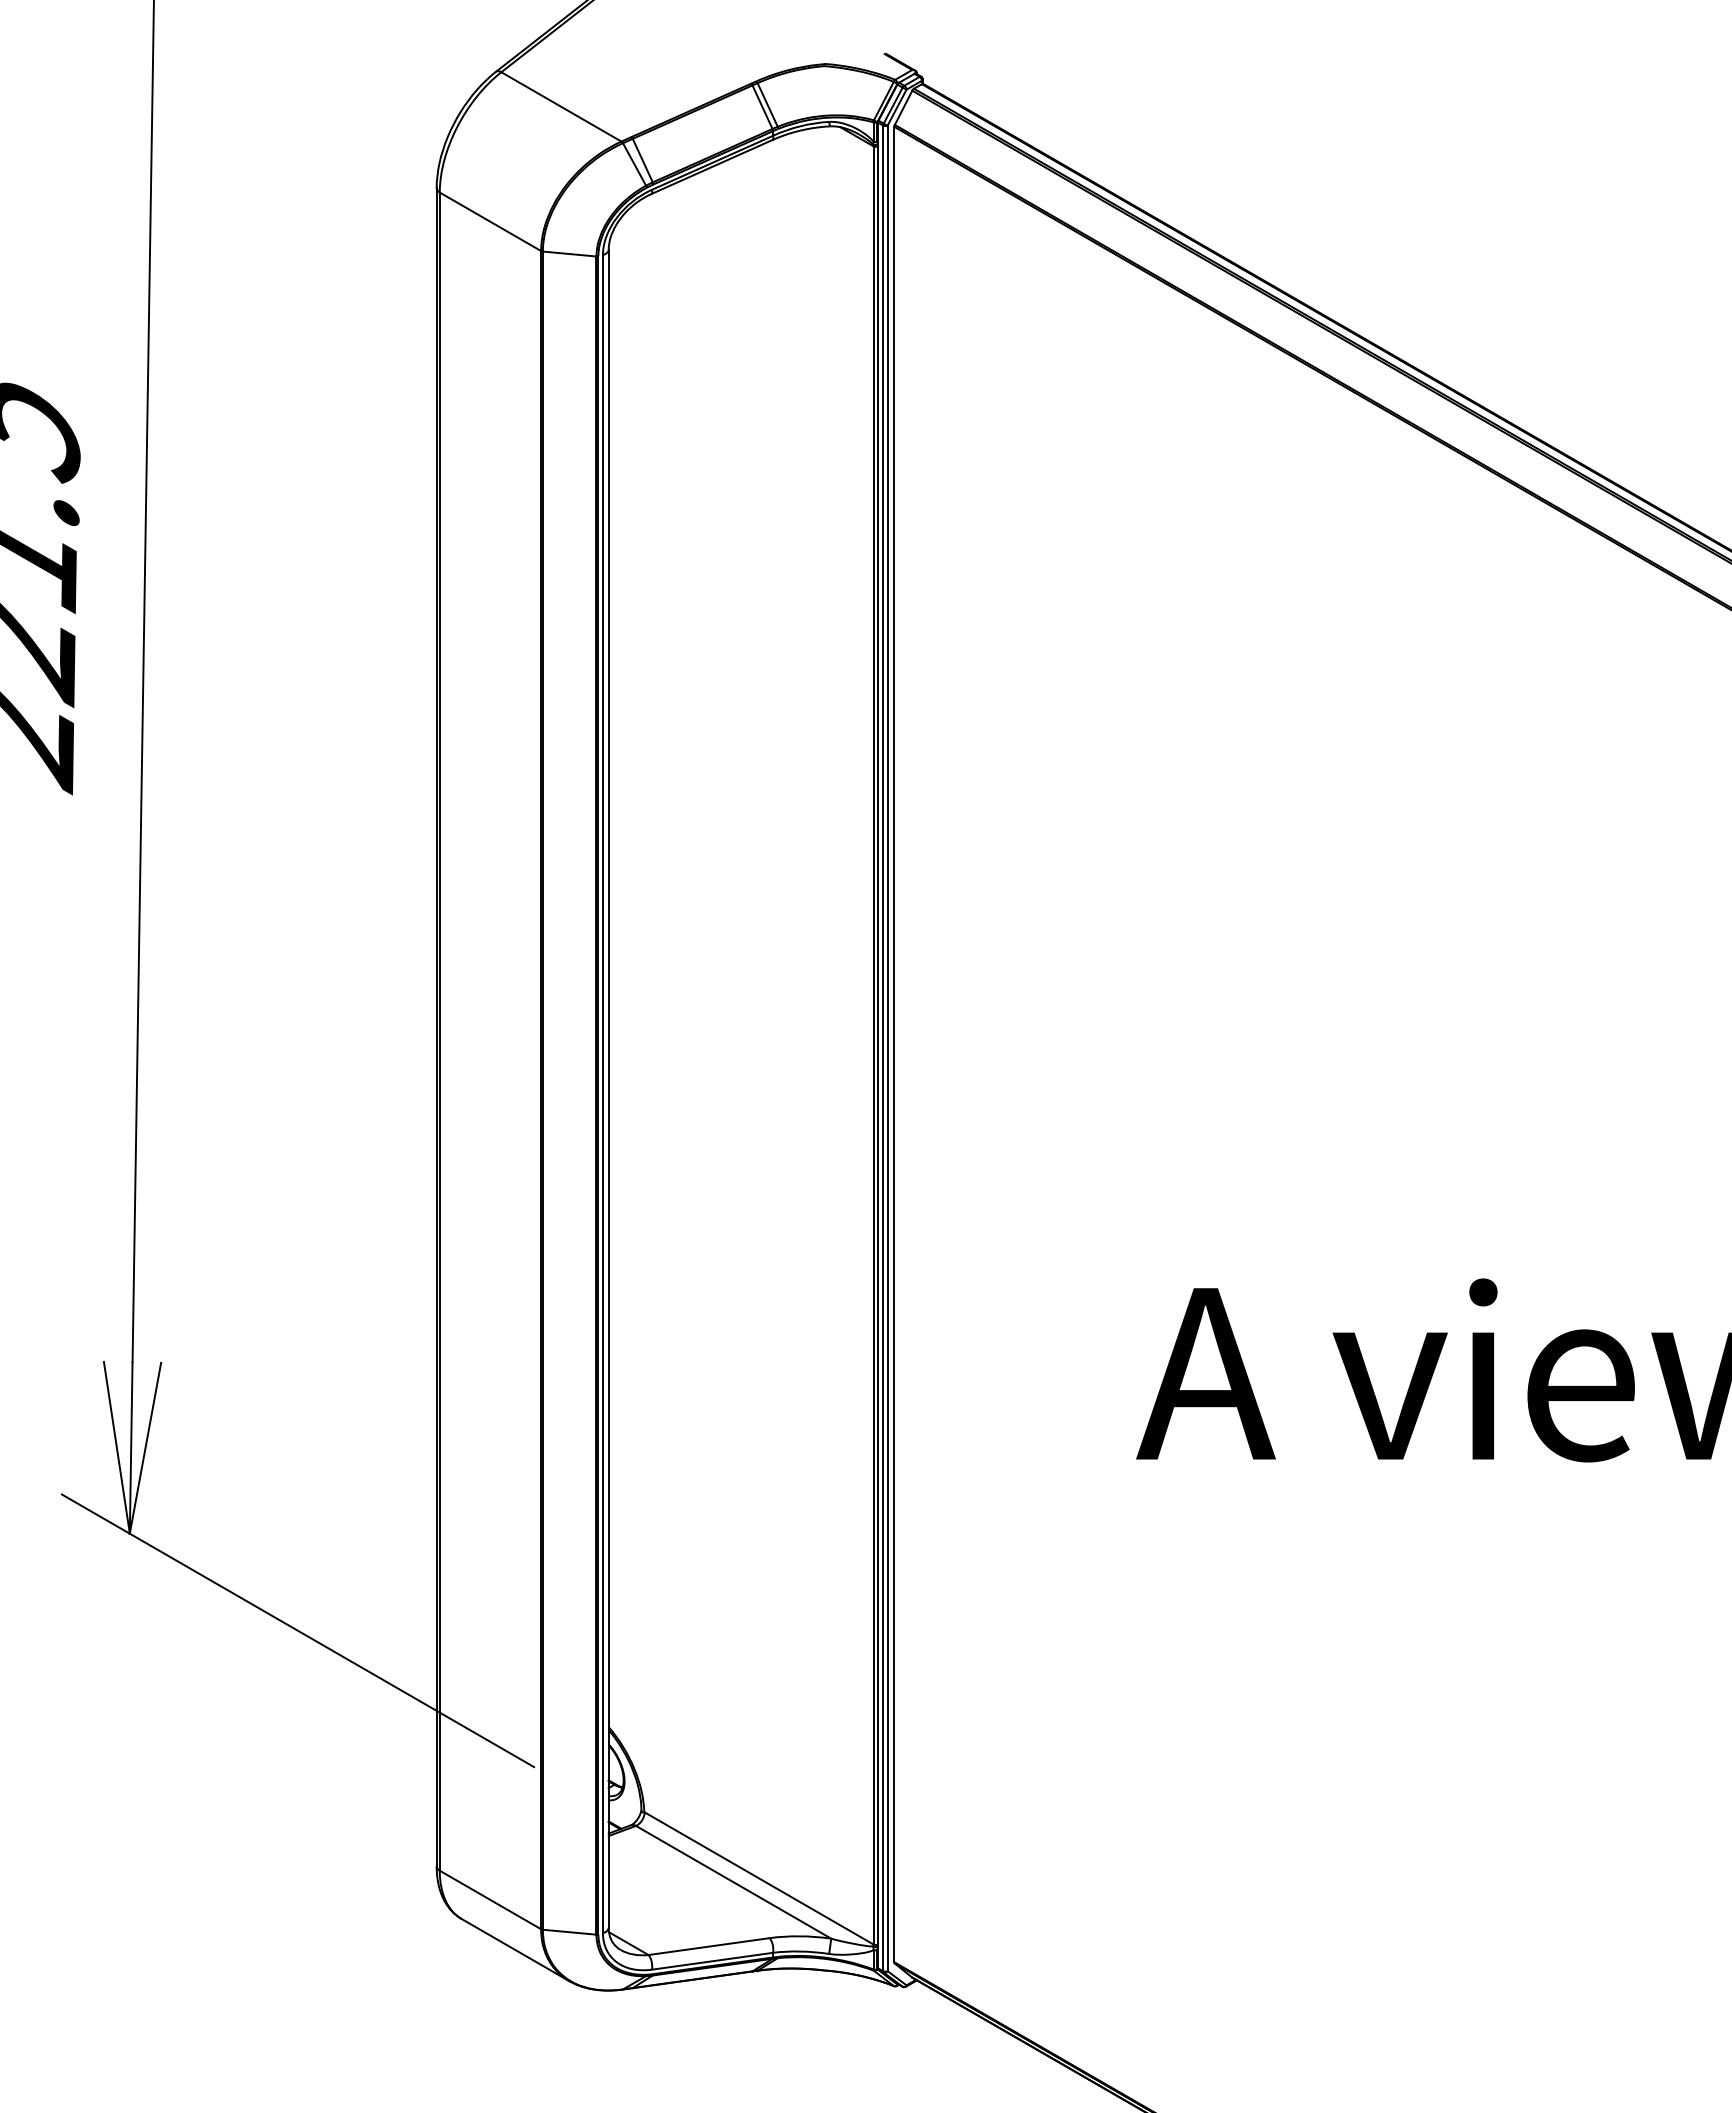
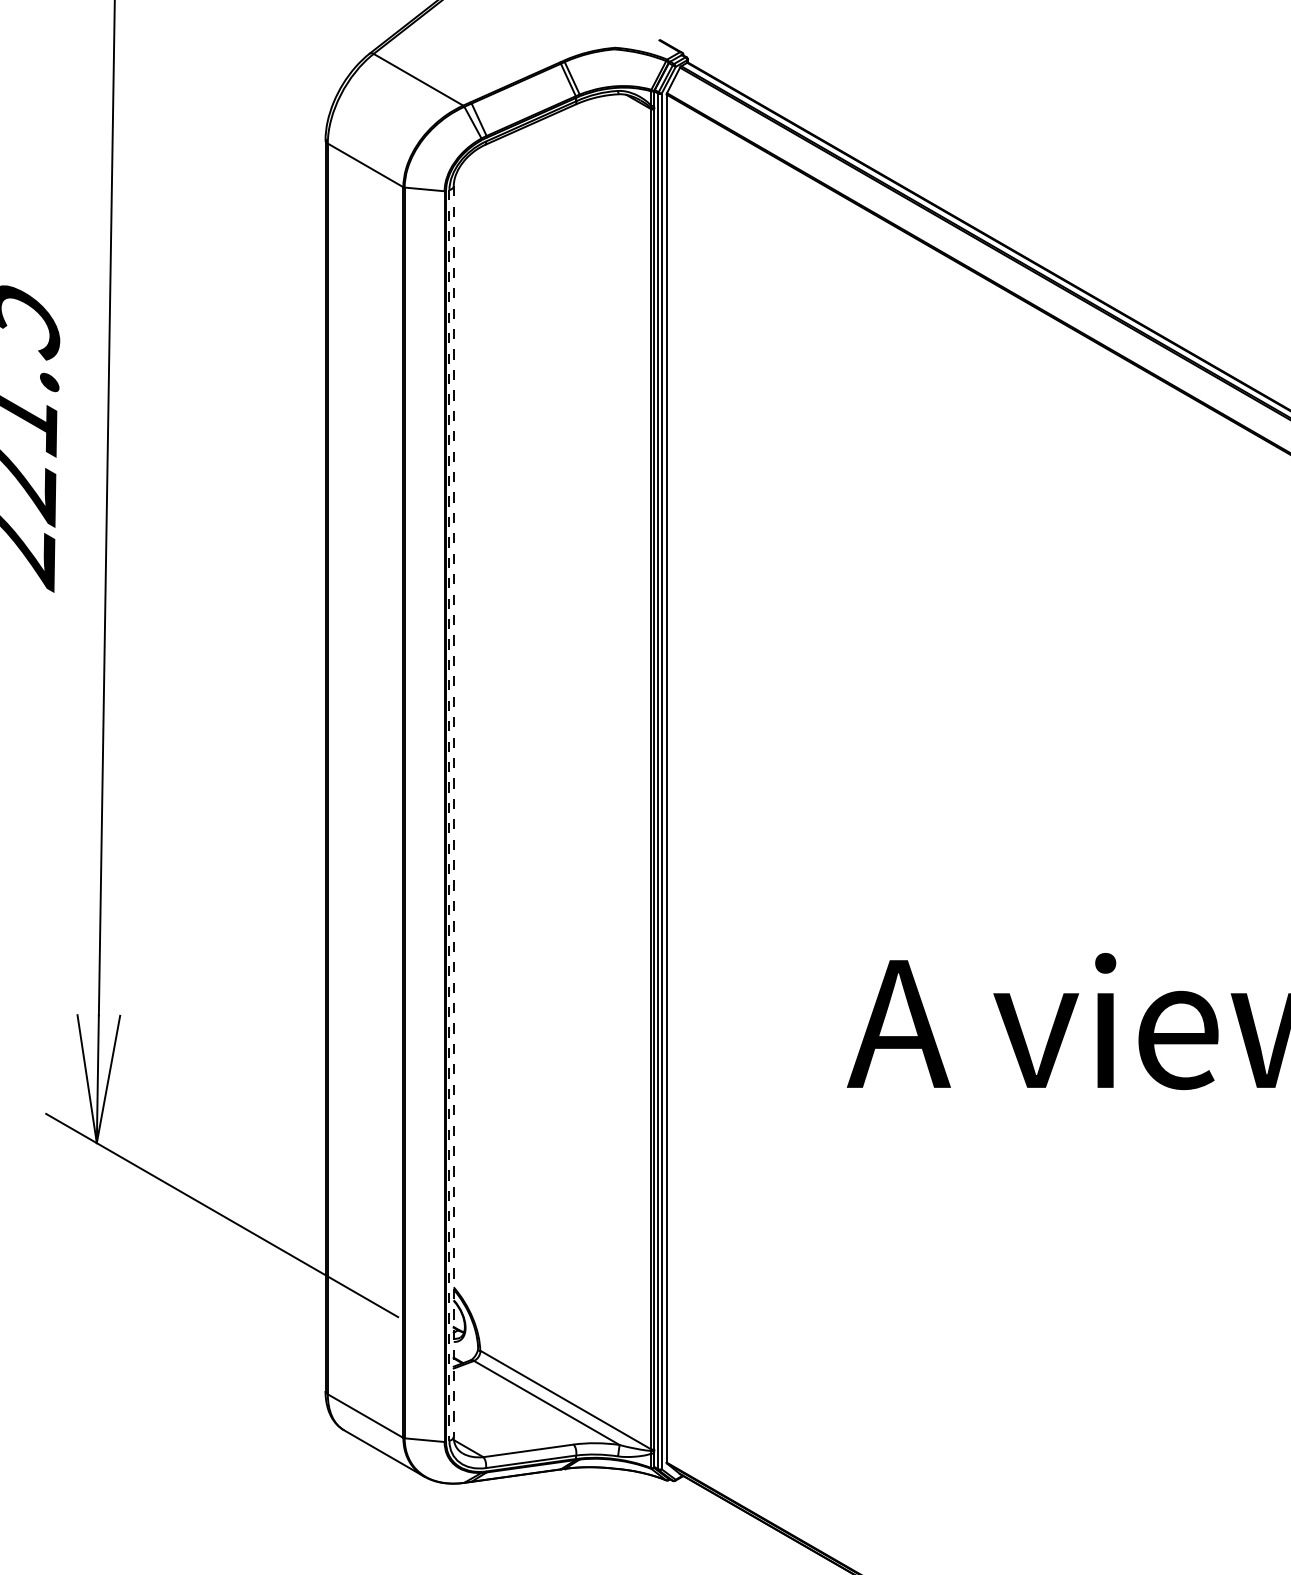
line: (608, 1089) -> (453, 812), solid -> dashed
line: (602, 1094) -> (449, 815), solid -> dashed

